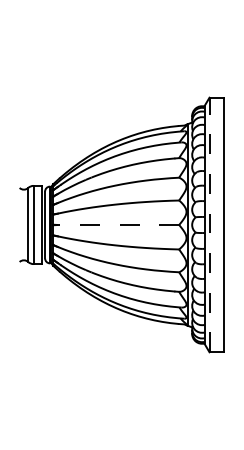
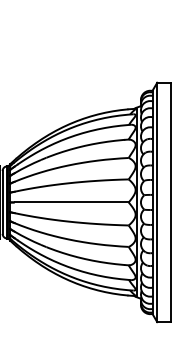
line: (118, 224) -> (71, 201), dashed -> solid
line: (209, 224) -> (157, 201), dashed -> solid

